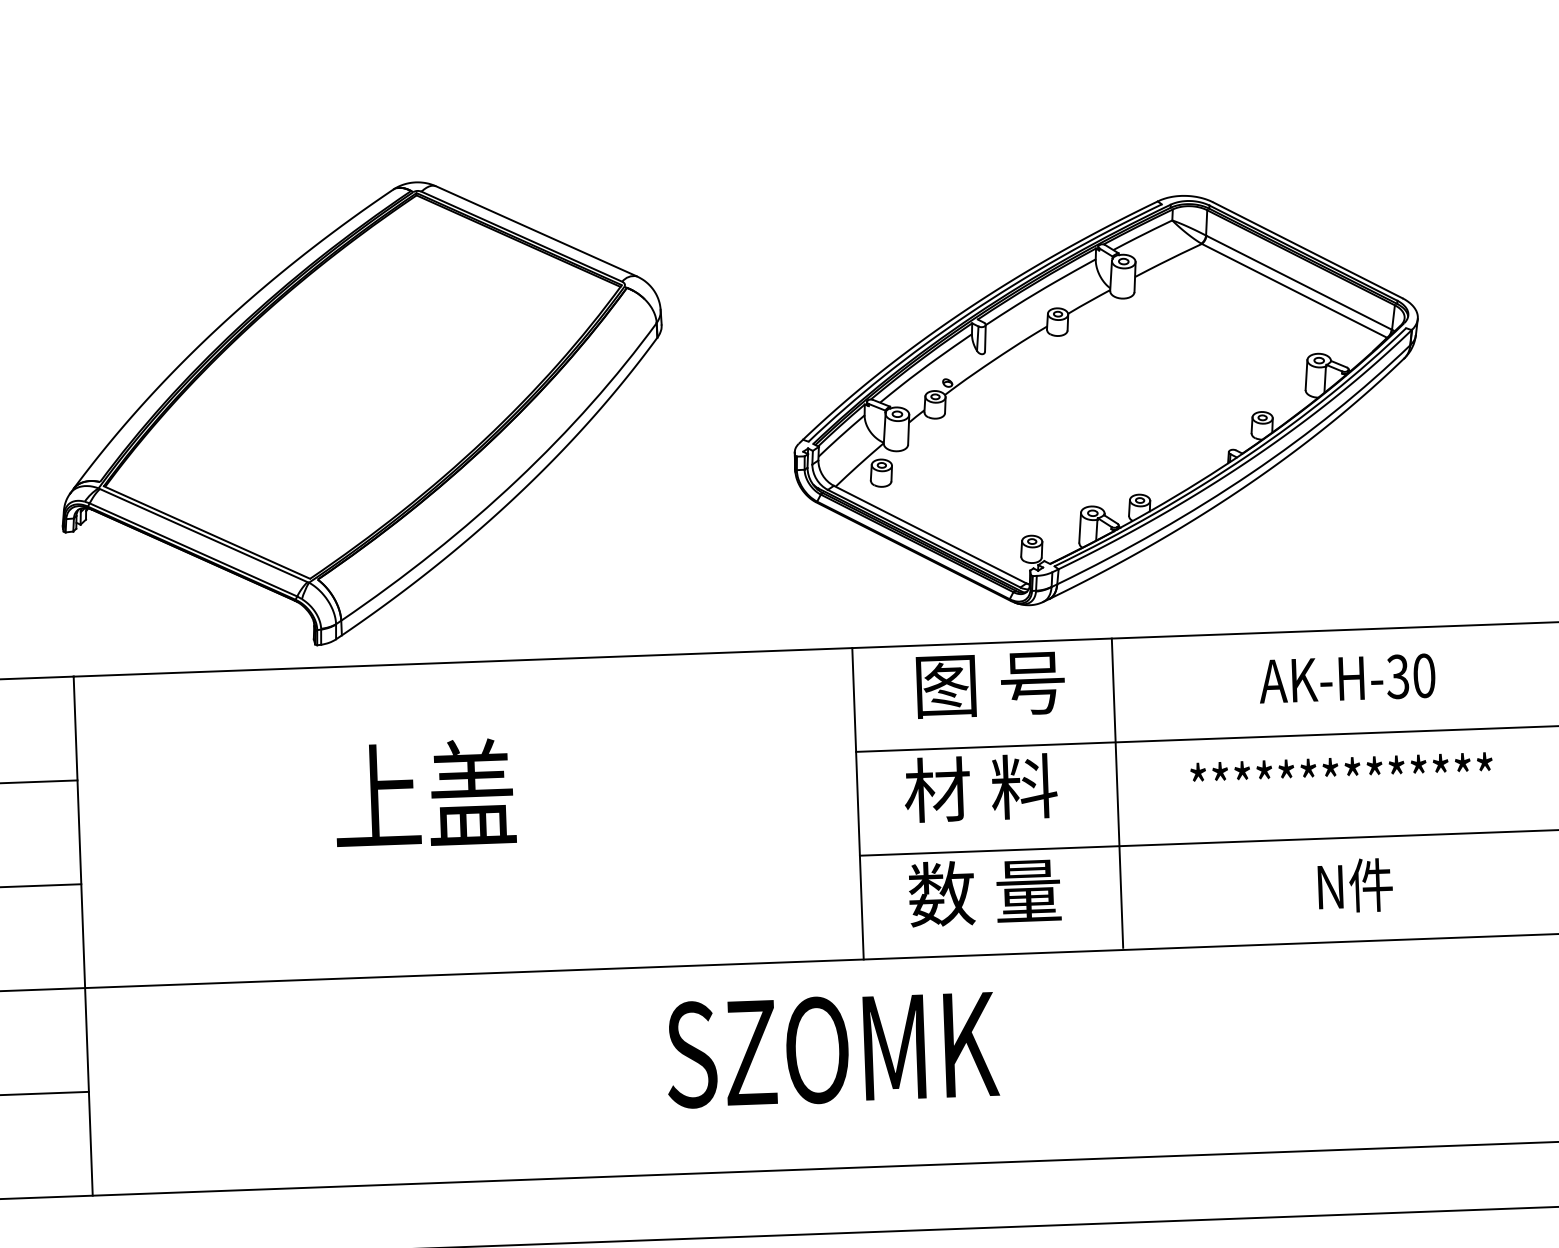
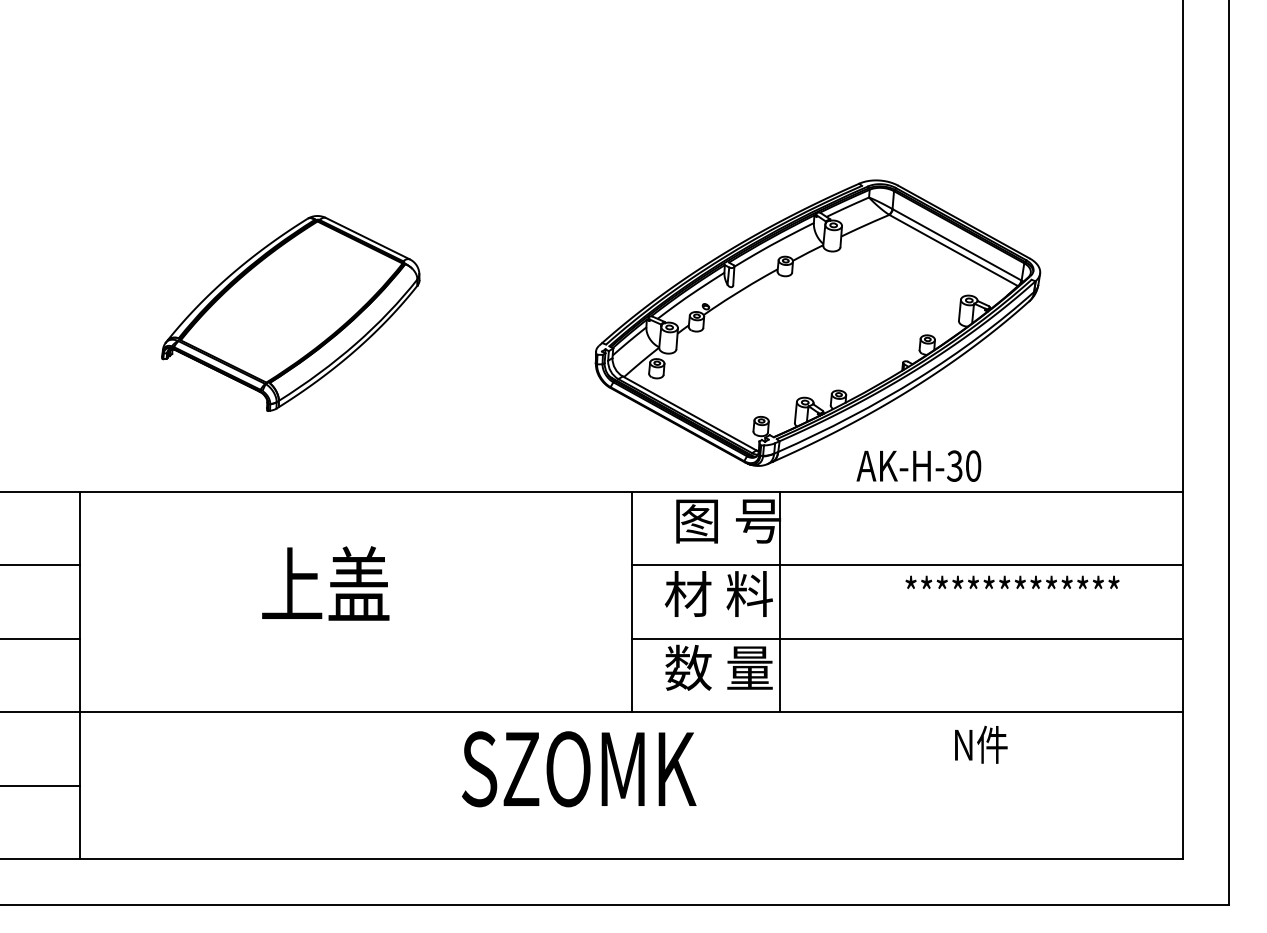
part: (361, 414) -> (290, 313), size x0.6
text: (1346, 677) -> (918, 465), moved
text: (1341, 765) -> (1012, 581), moved
line: (1117, 792) -> (780, 600), moved
text: (1355, 885) -> (981, 744), moved
text: (832, 1050) -> (579, 769), moved

